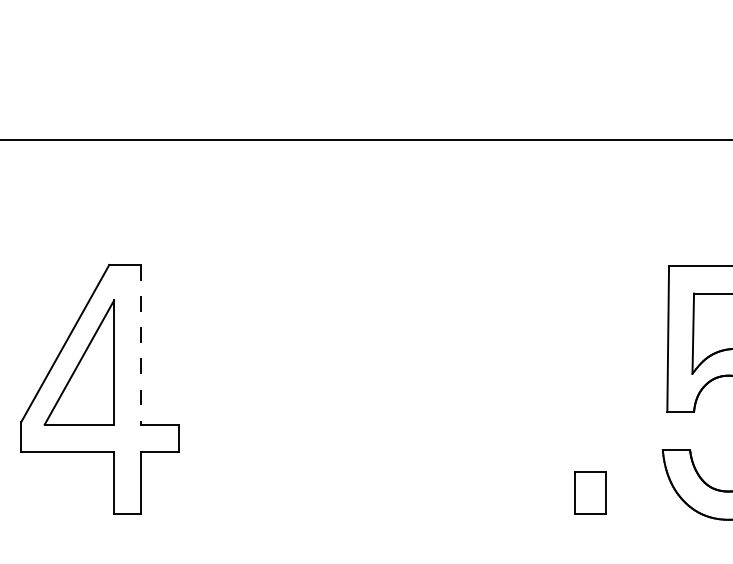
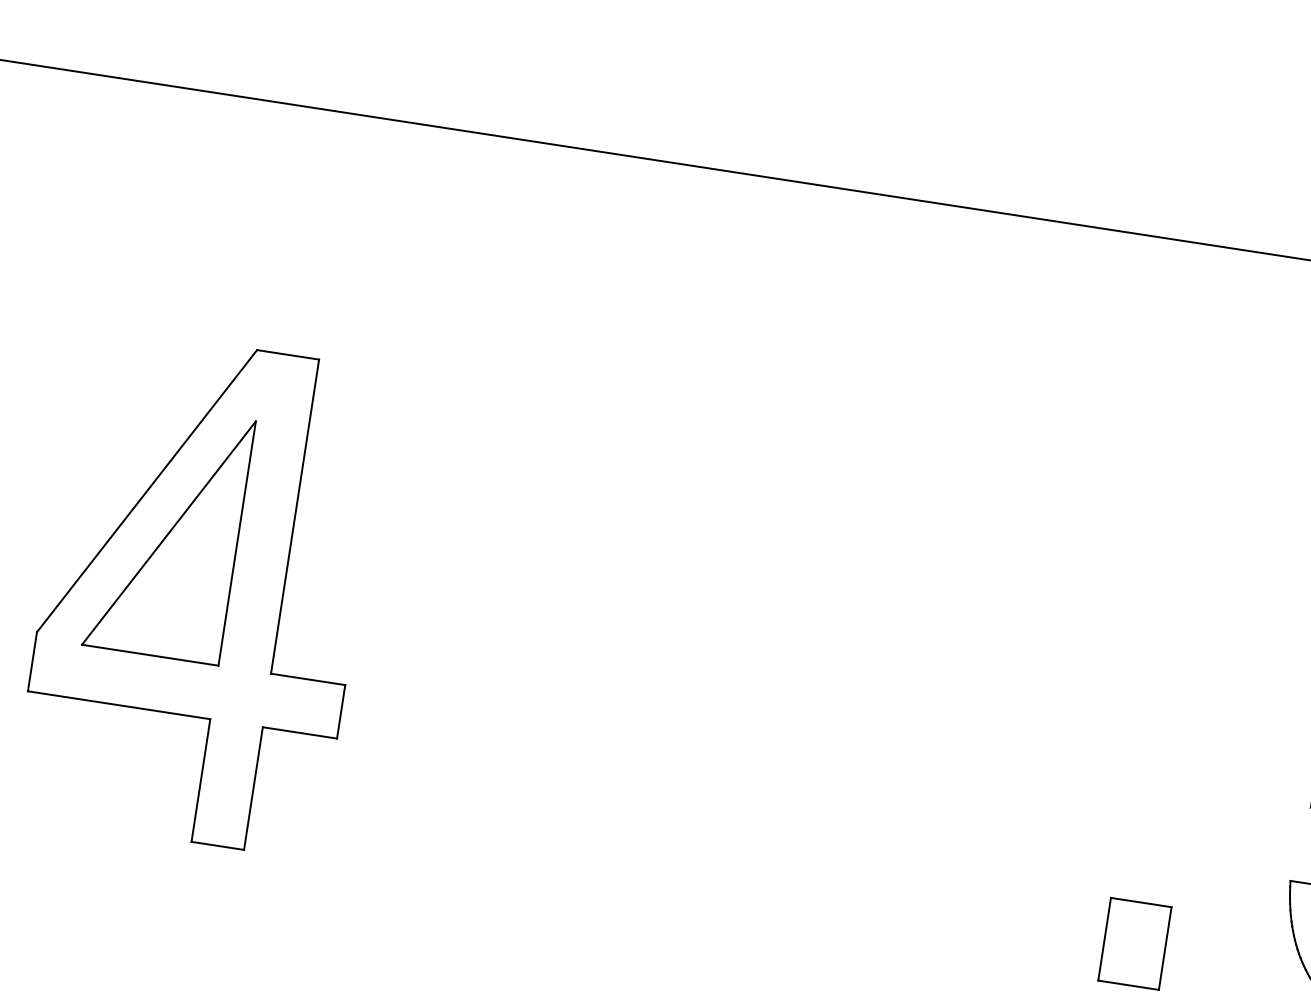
line: (140, 344) -> (294, 515), dashed -> solid

